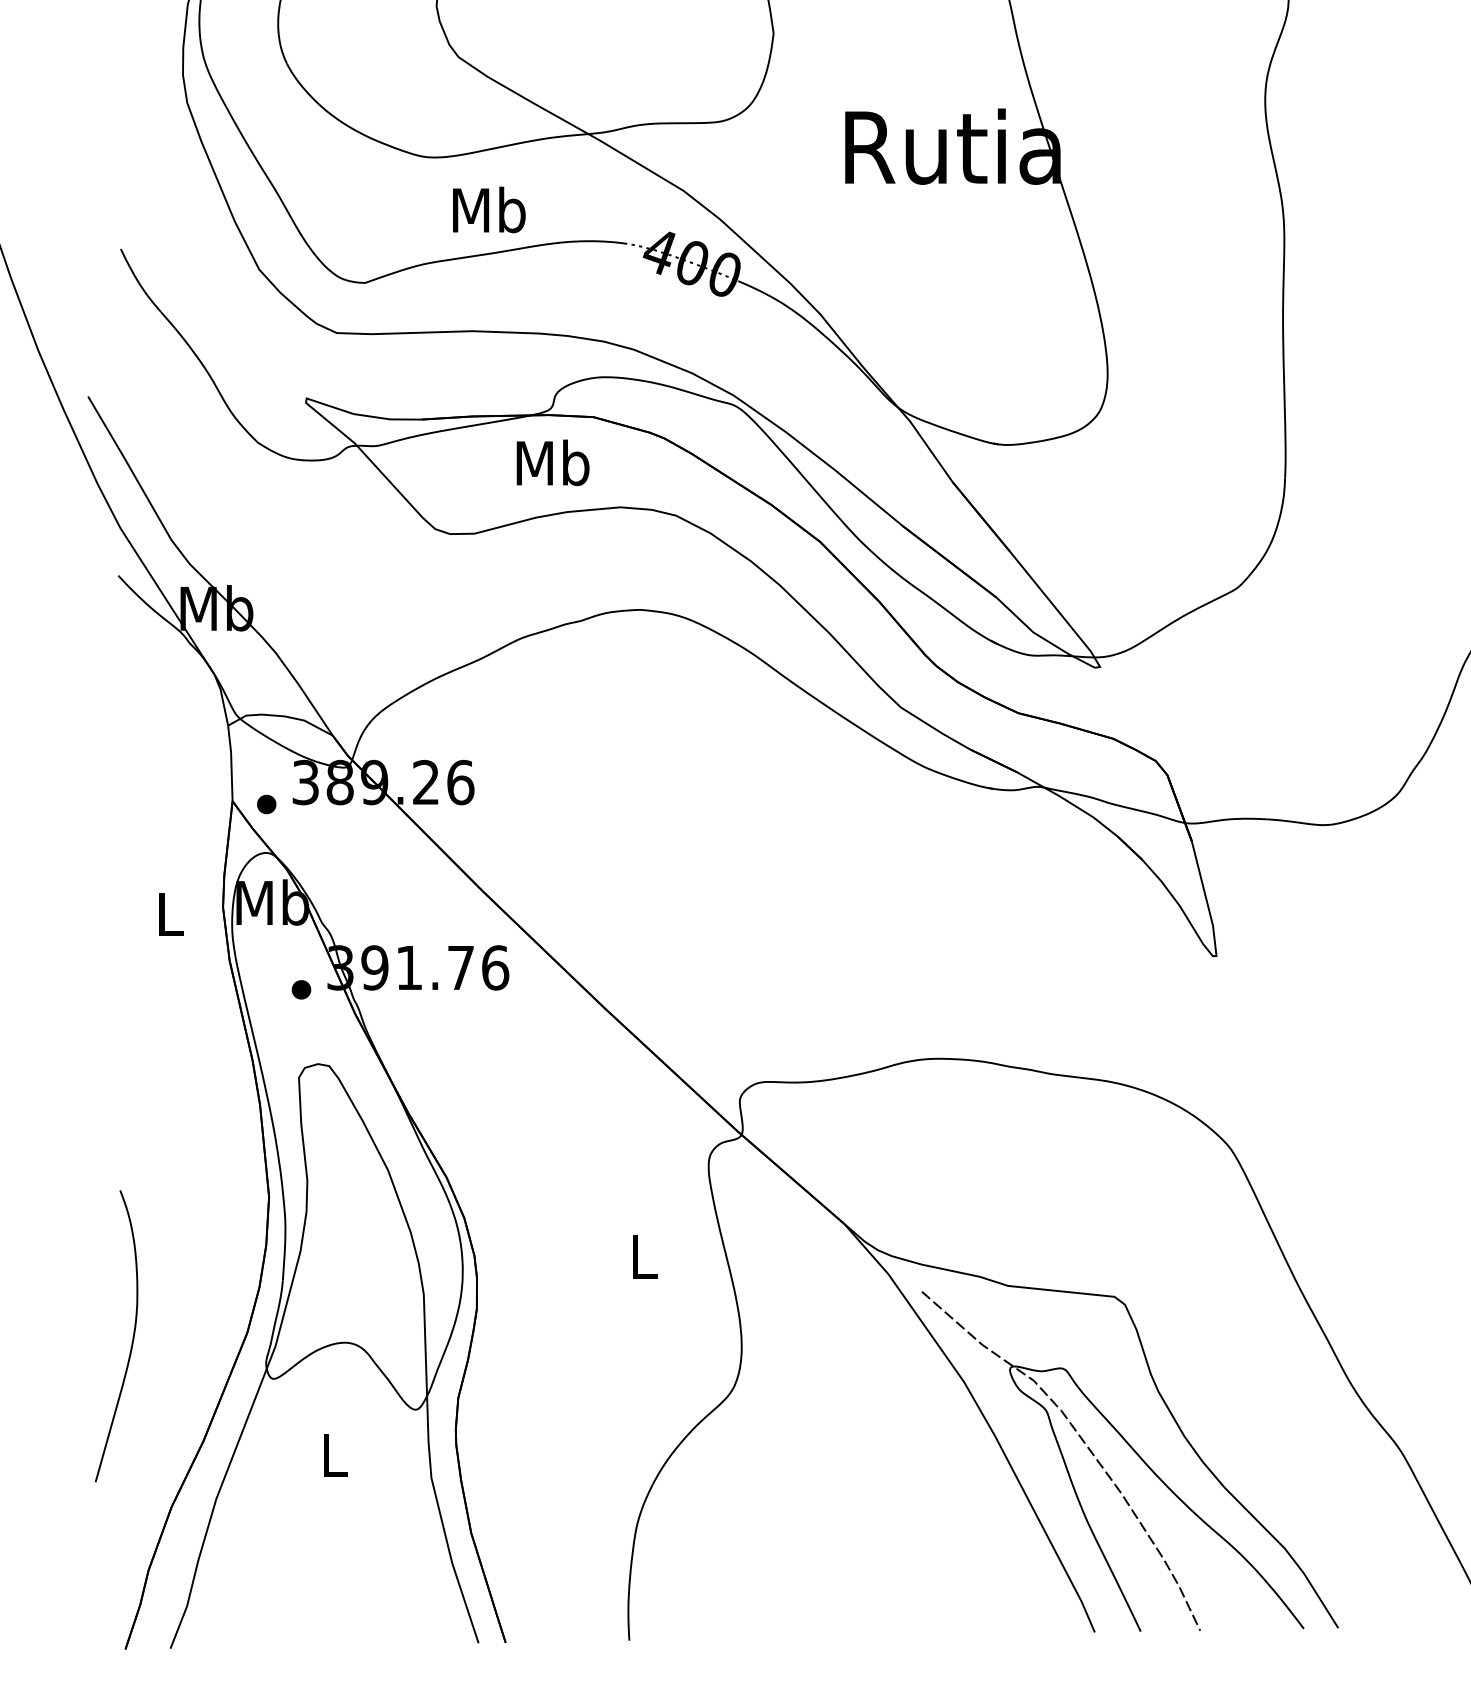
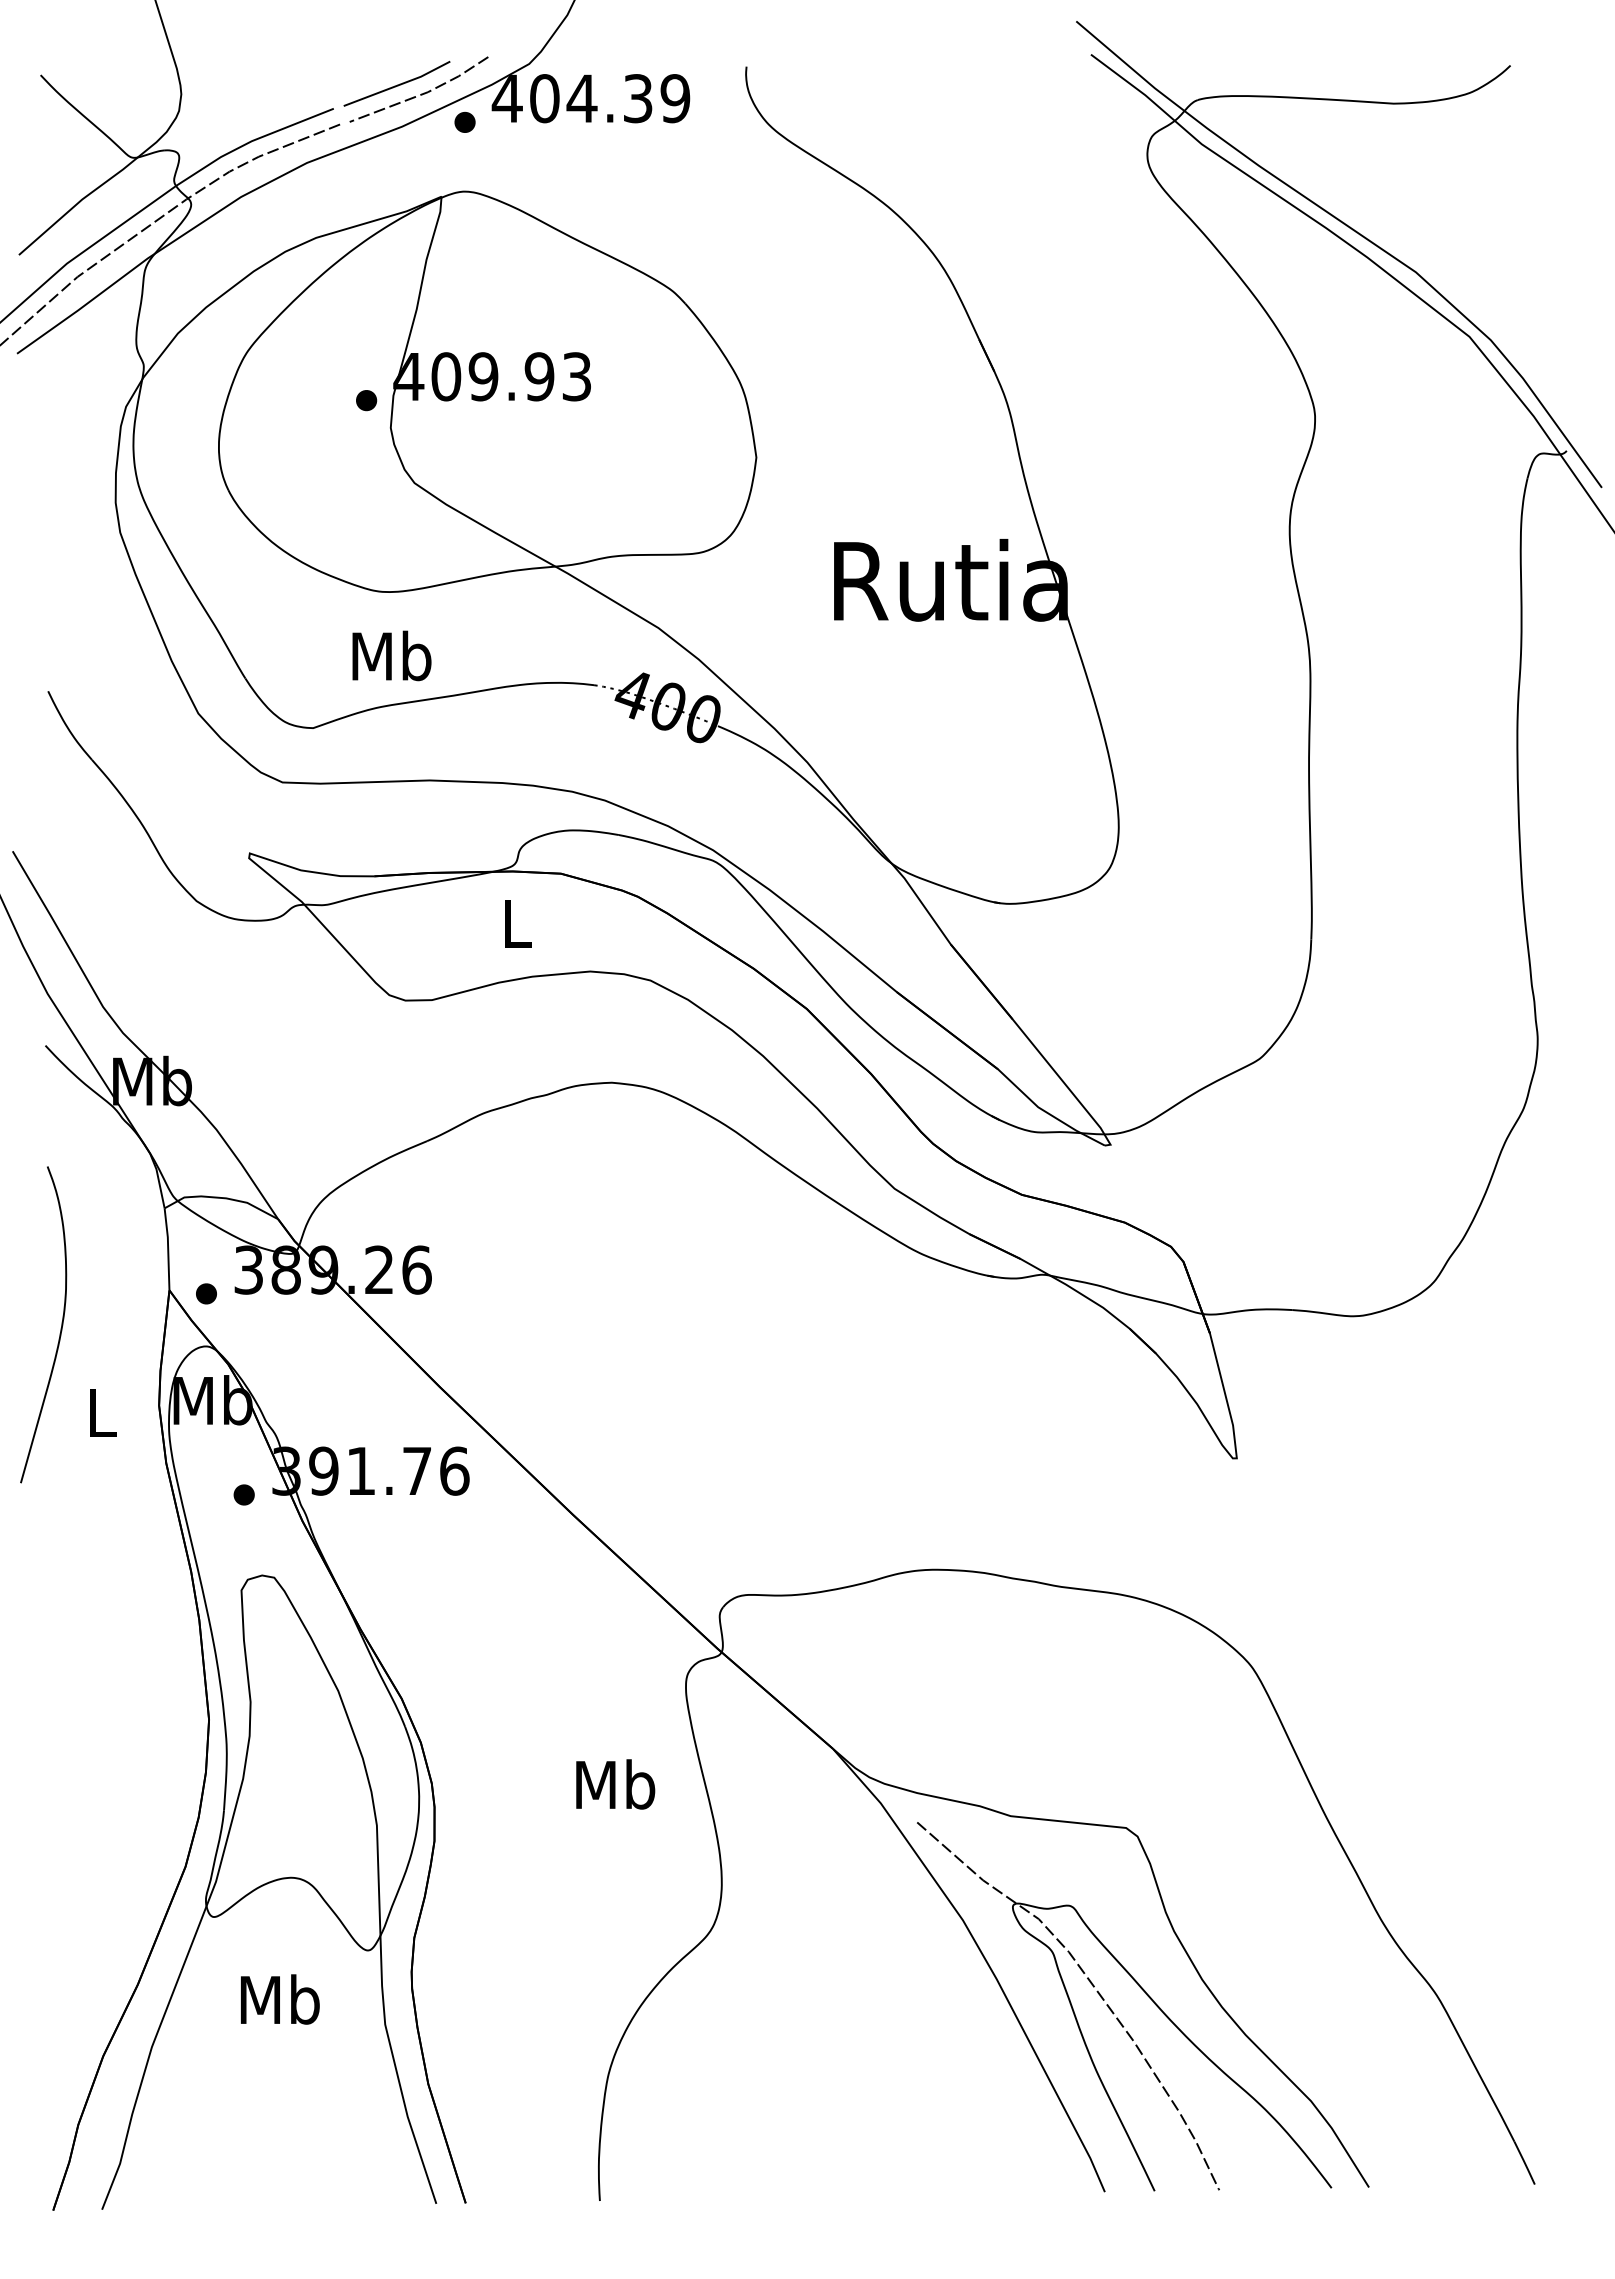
text: (488, 209) -> (391, 655), moved
text: (552, 463) -> (516, 923), Mb -> L
text: (643, 1256) -> (615, 1784), L -> Mb
curve: (132, 1339) -> (60, 1328), moved
text: (334, 1454) -> (279, 1999), L -> Mb

